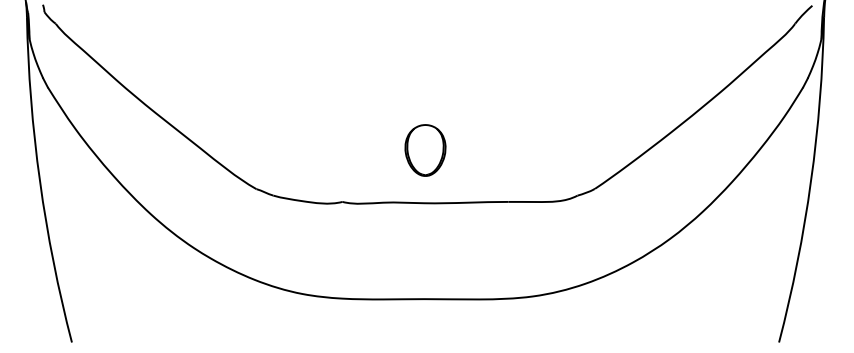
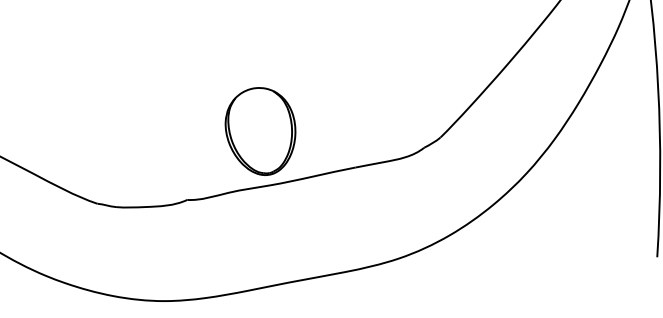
part: (425, 150) -> (261, 131), size x1.67

